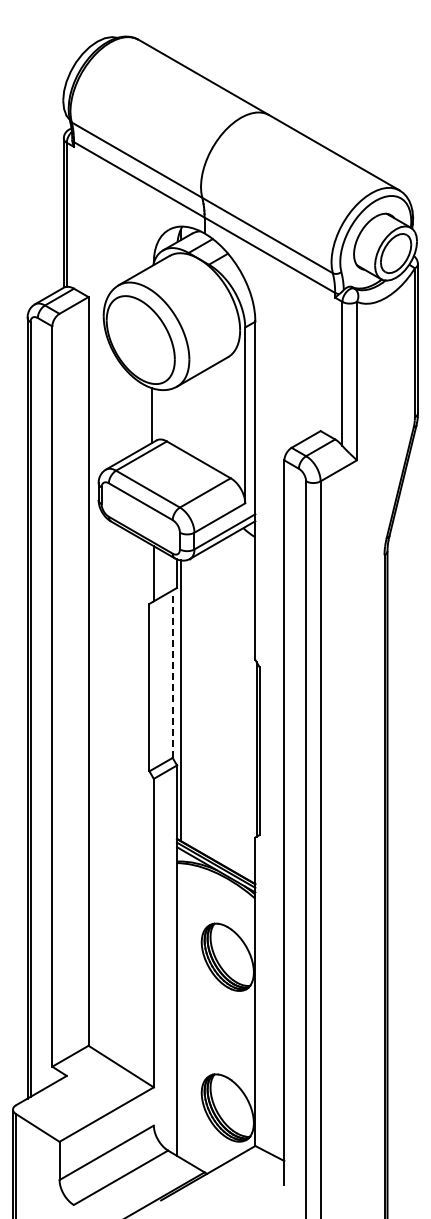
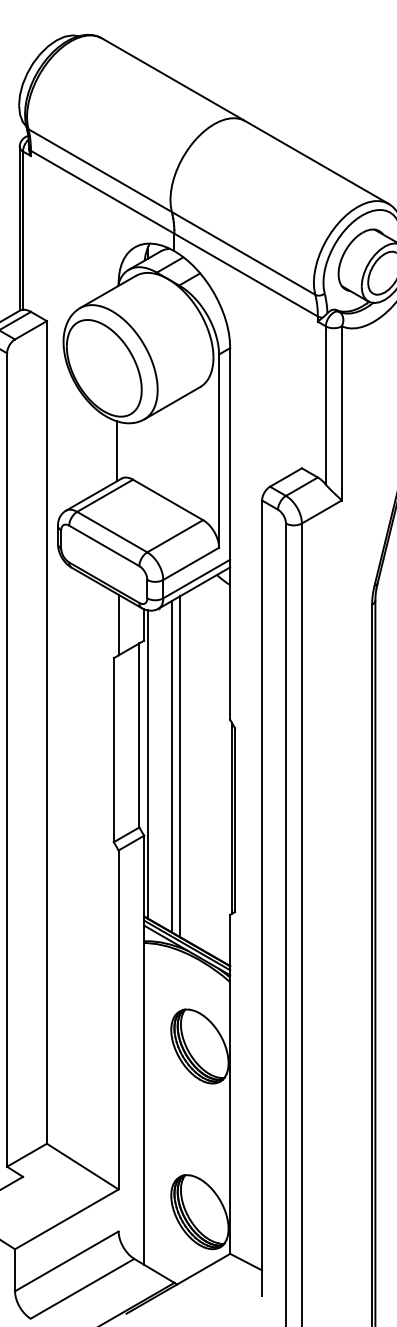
line: (172, 674) -> (139, 735), dashed -> solid
line: (202, 702) -> (172, 766), added
line: (209, 702) -> (179, 766), added

